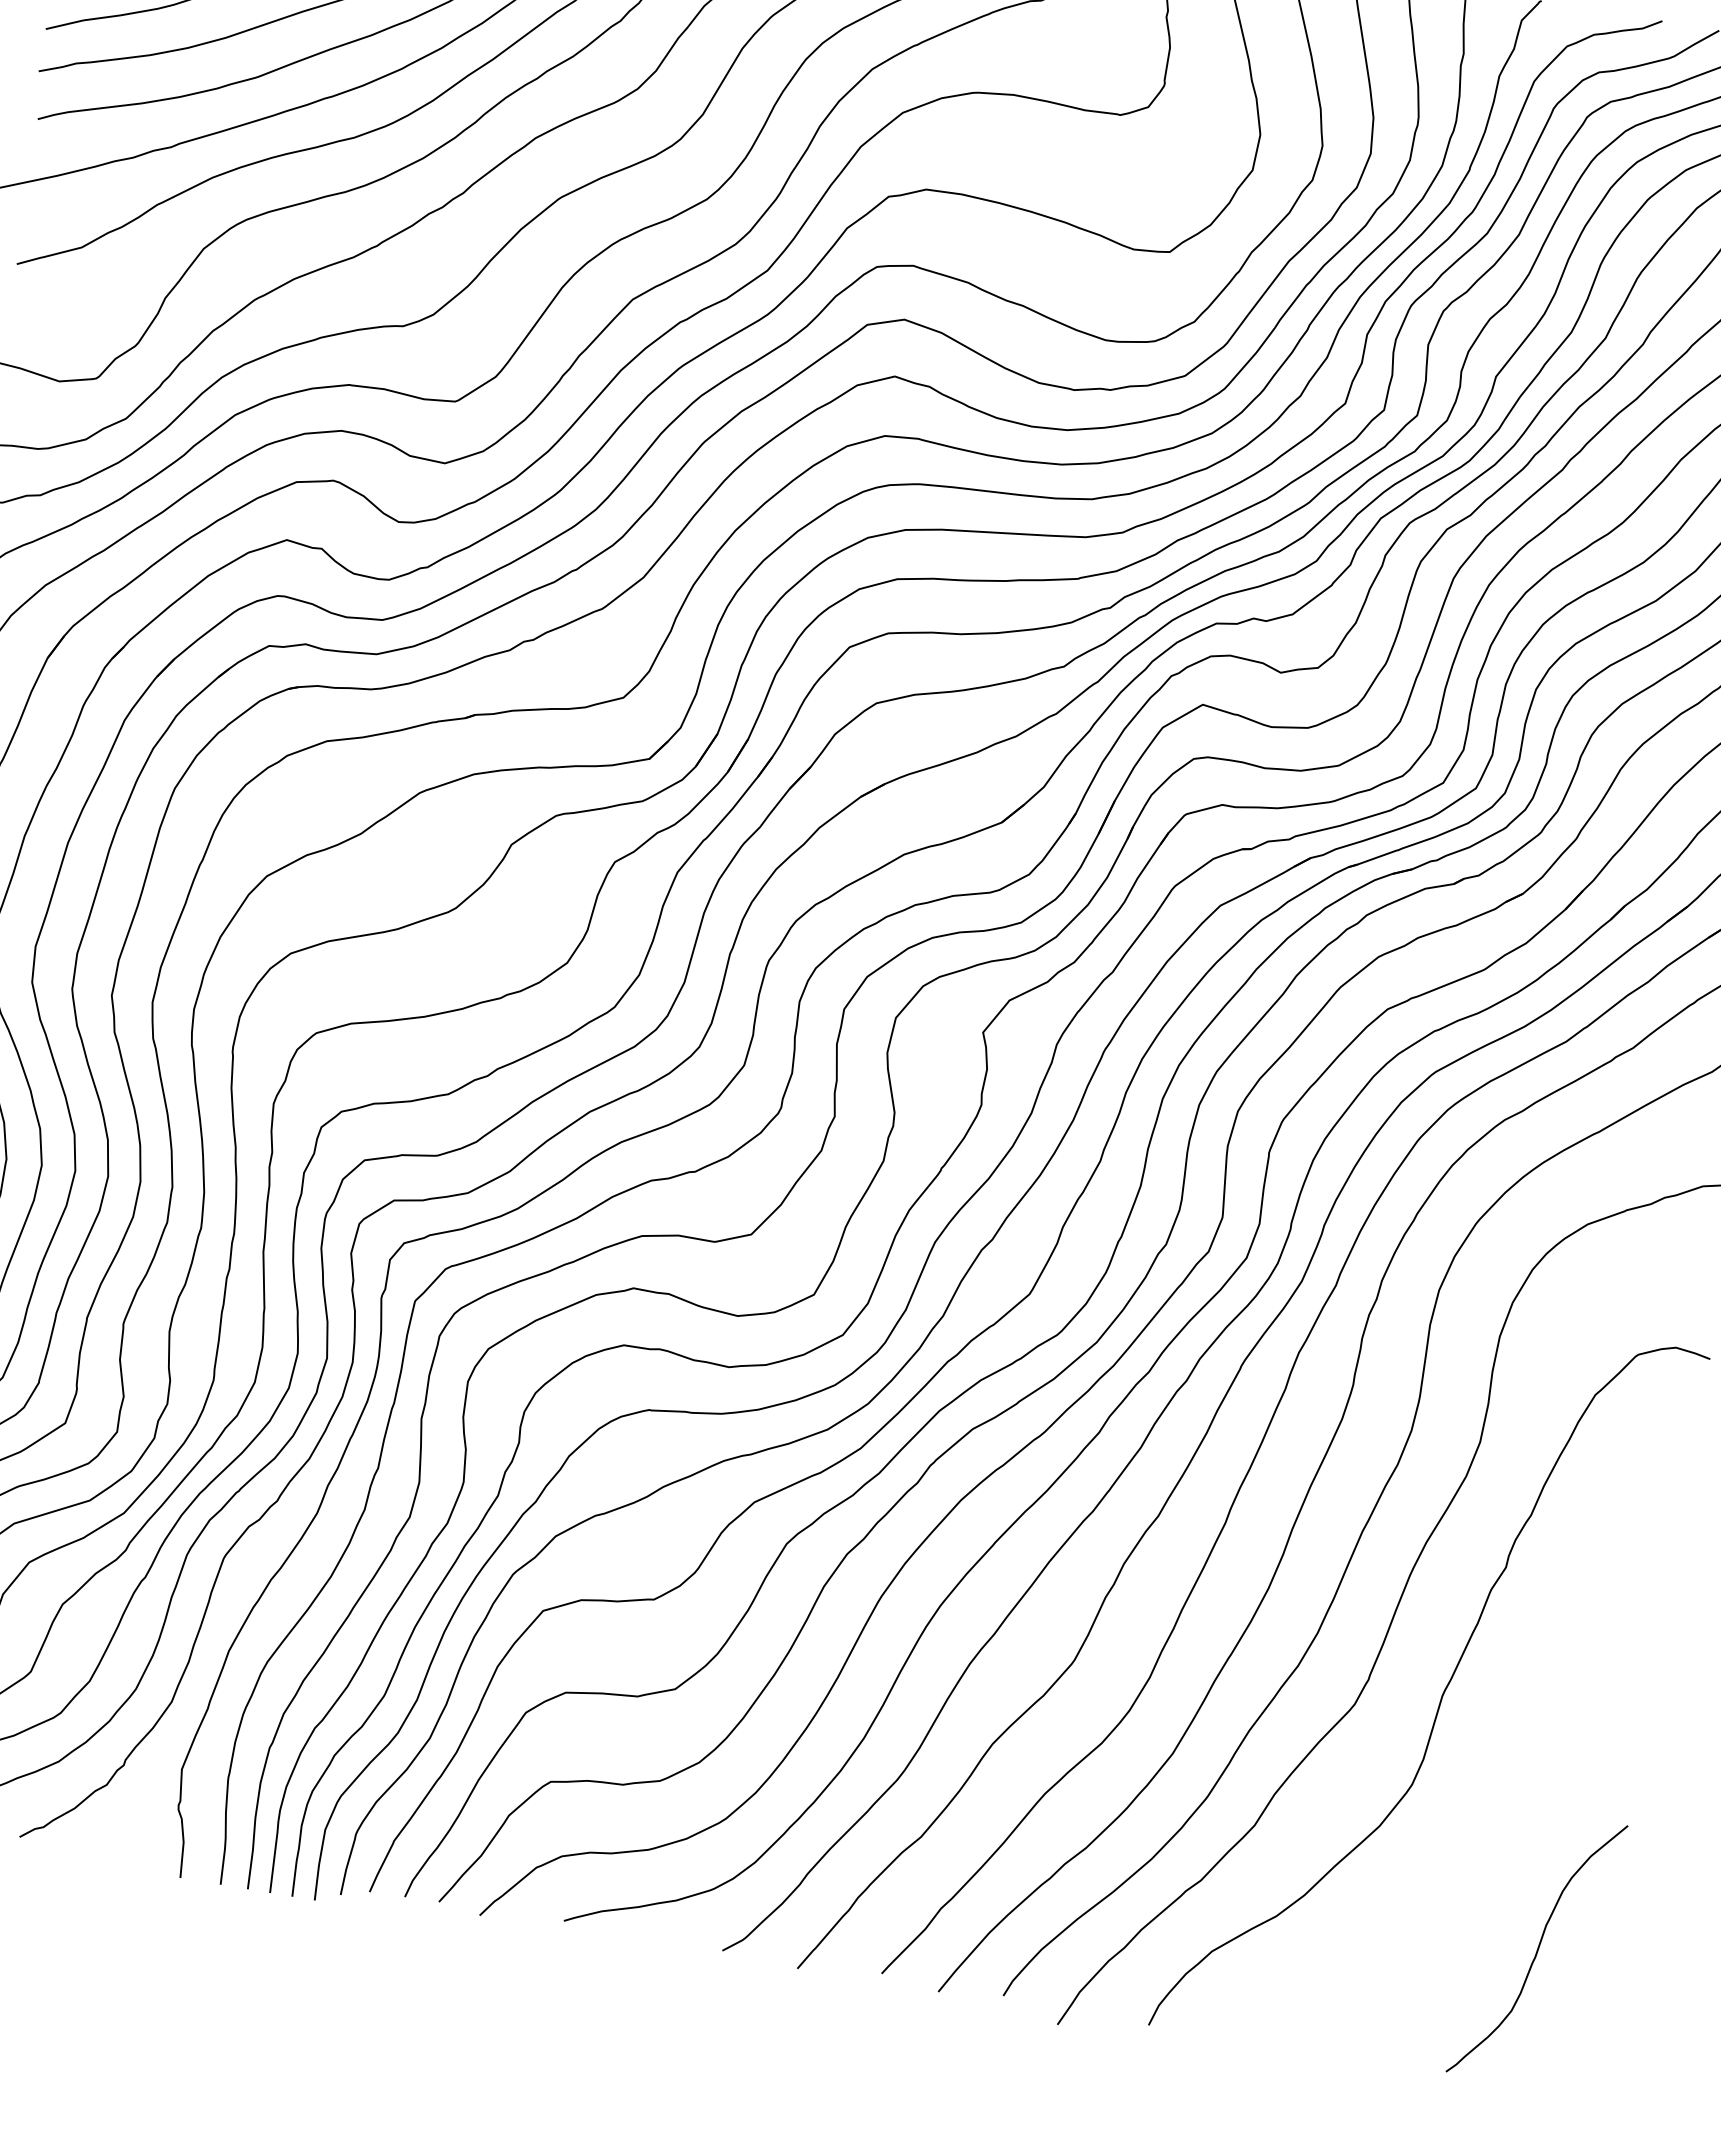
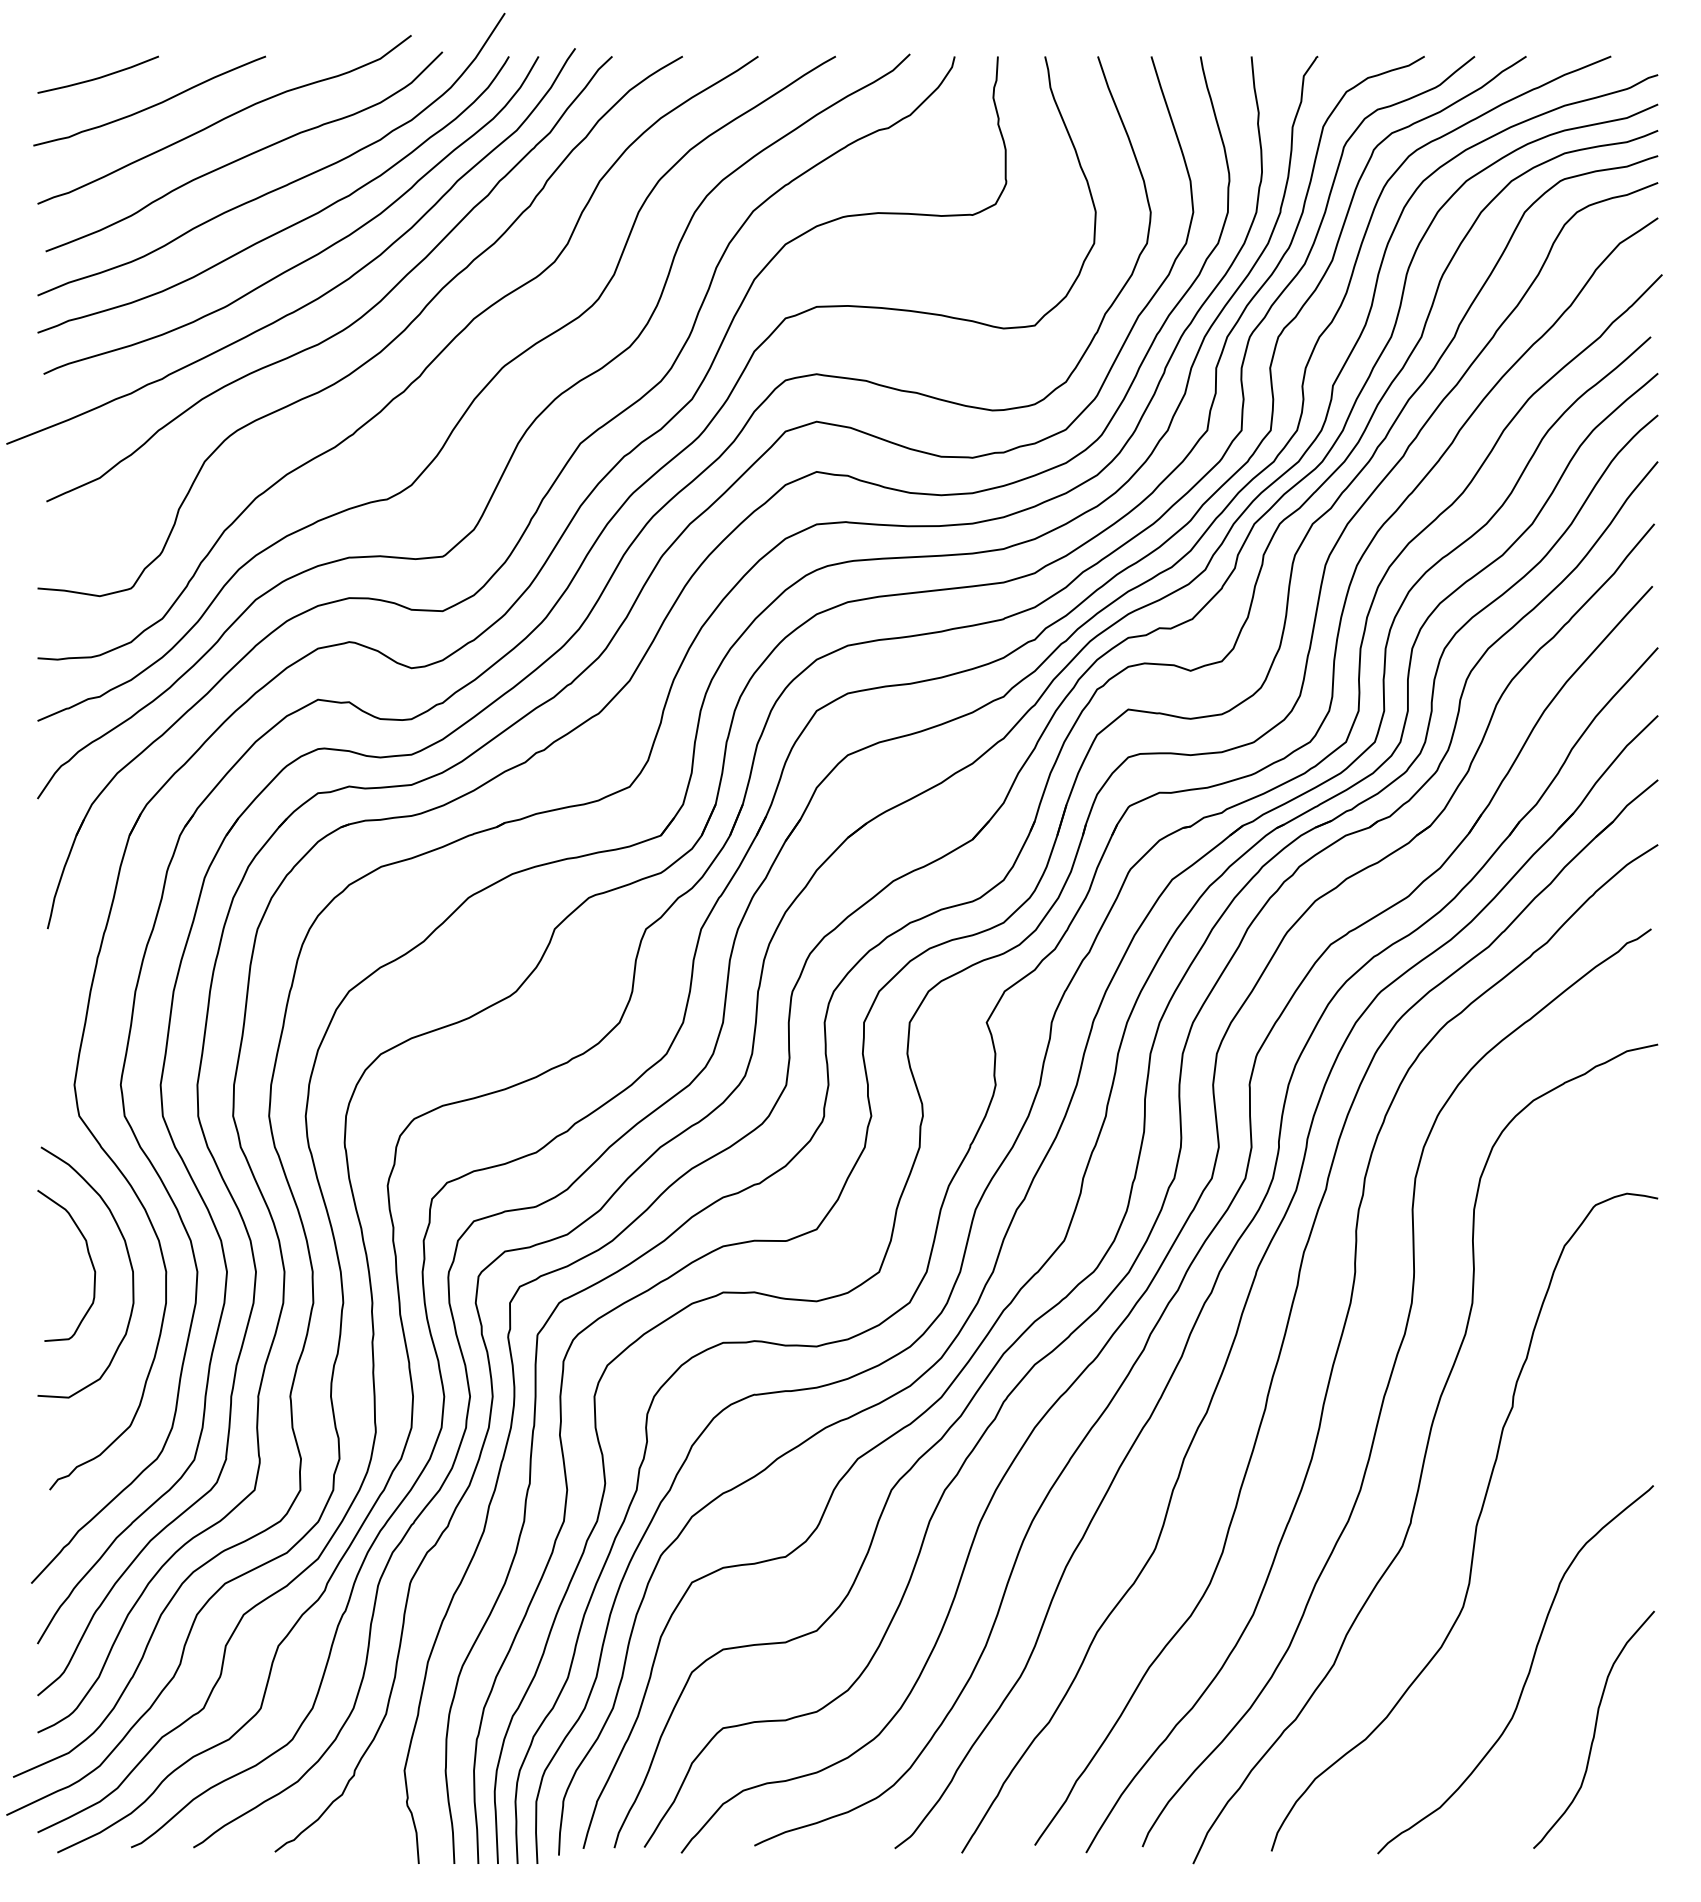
curve: (1472, 1873) -> (1527, 1674), added

